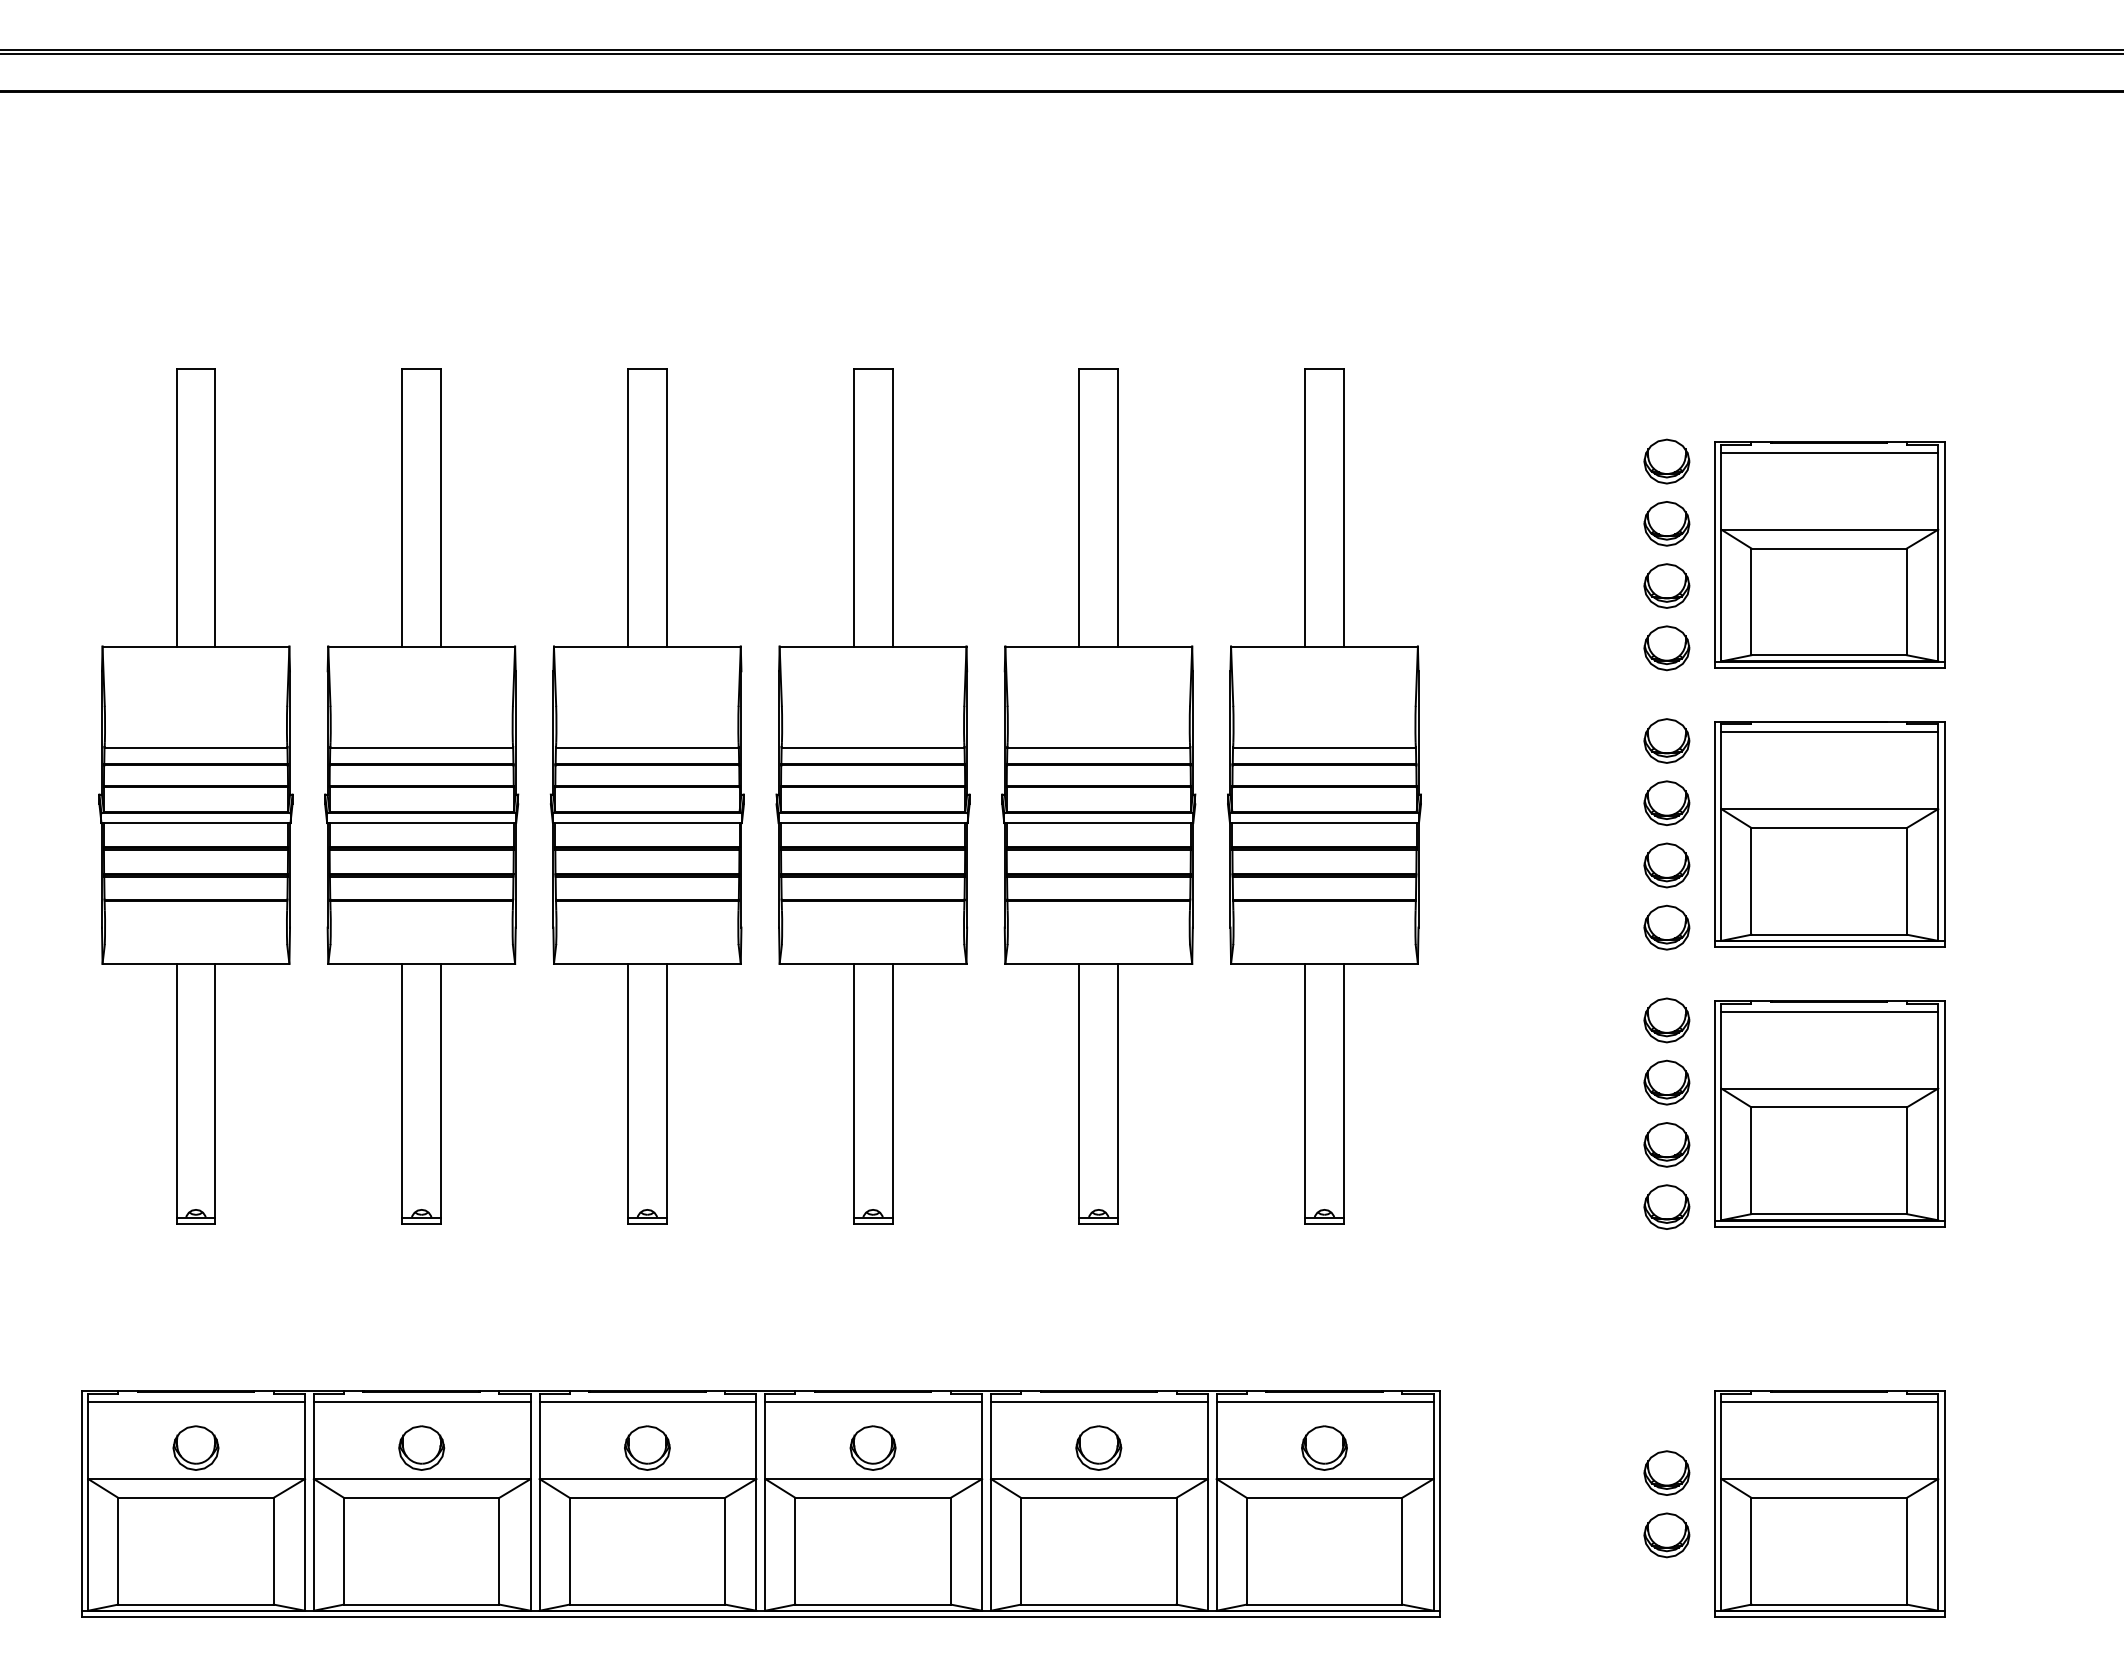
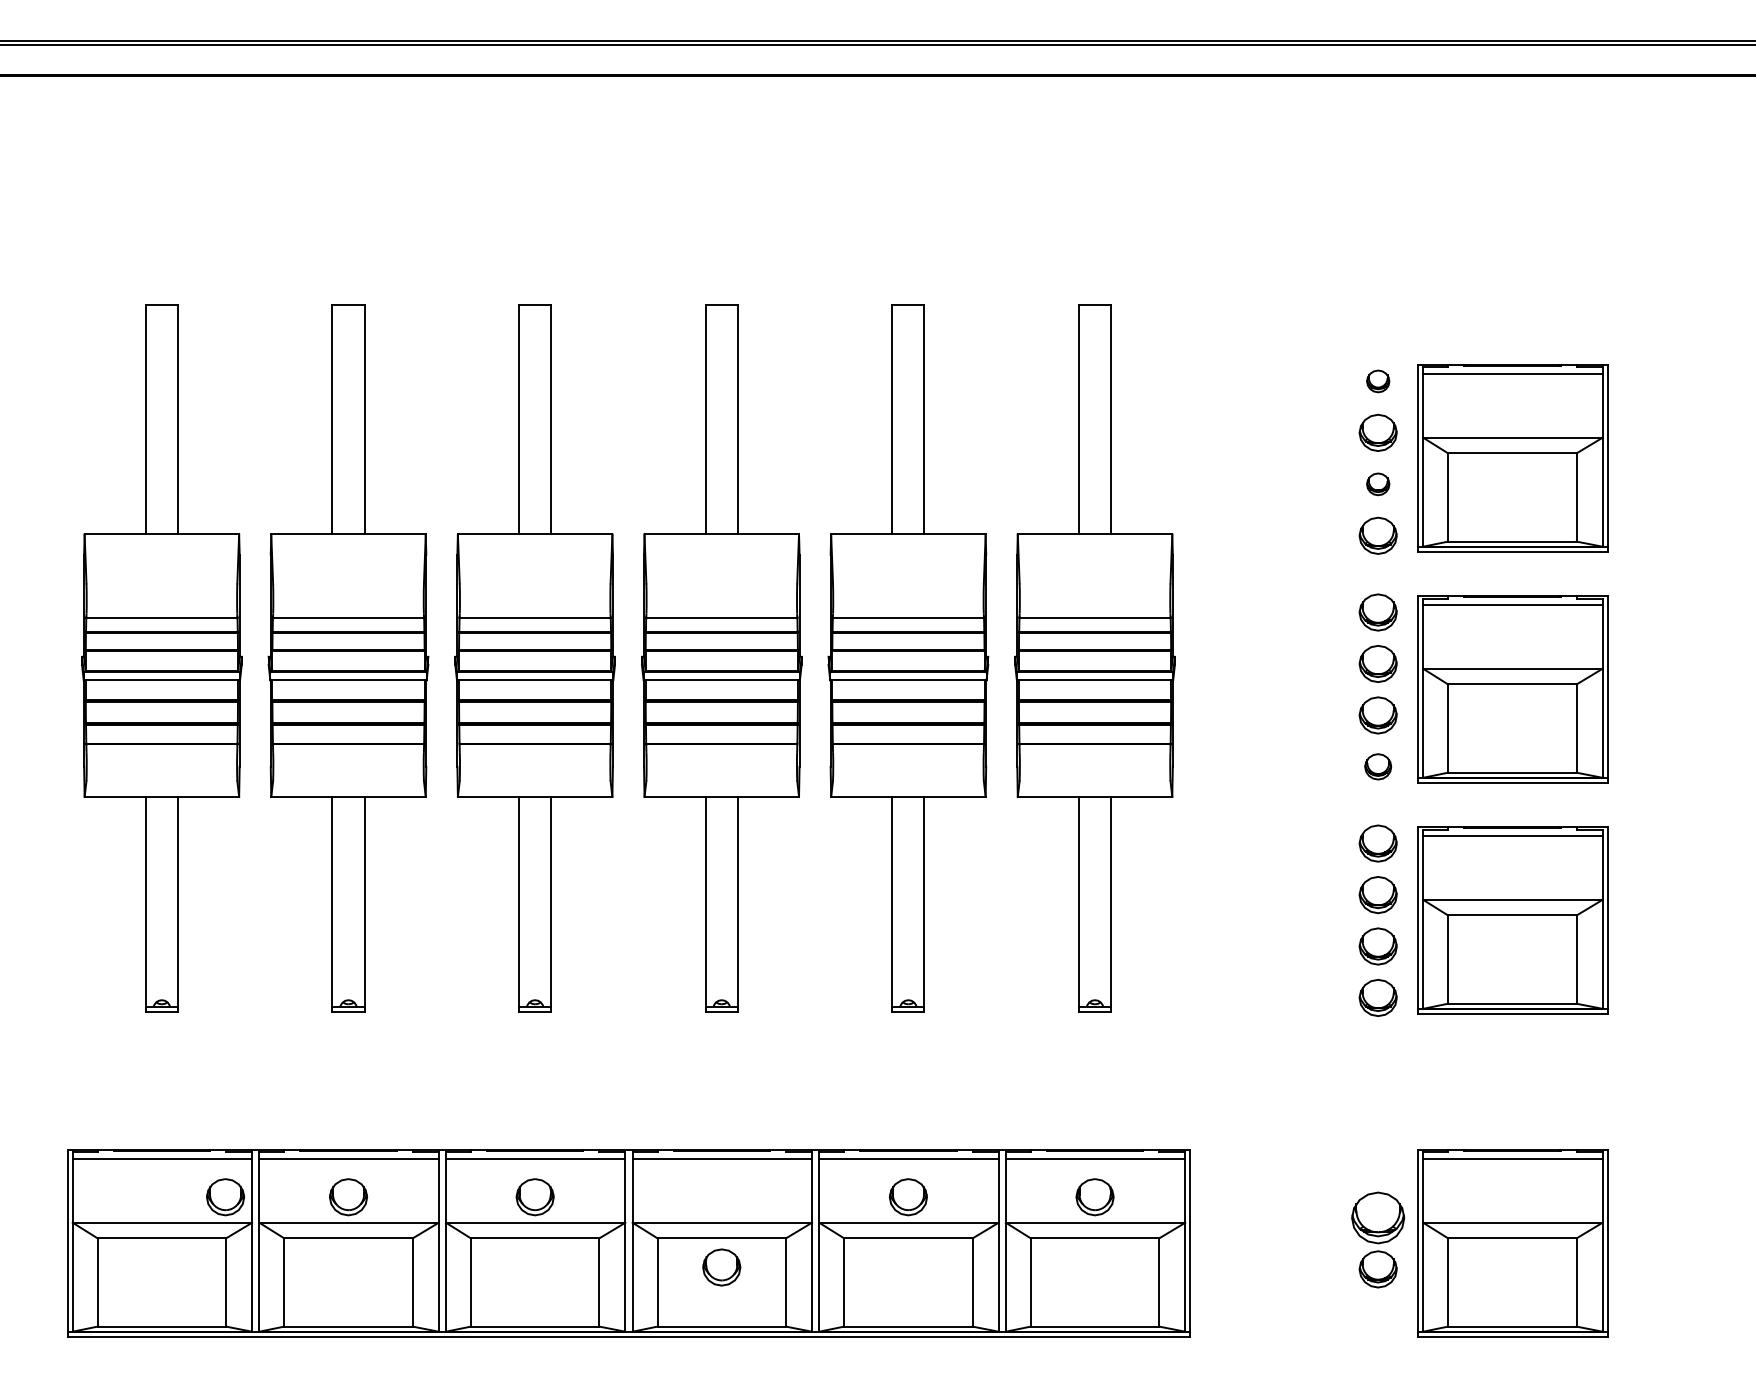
part: (1666, 461) -> (1377, 381), size x0.6
part: (1666, 585) -> (1377, 483), size x0.6
part: (1666, 927) -> (1377, 766), size x0.7
part: (195, 1447) -> (225, 1196), moved
part: (872, 1447) -> (721, 1267), moved
part: (1666, 1472) -> (1377, 1217), size x1.4

